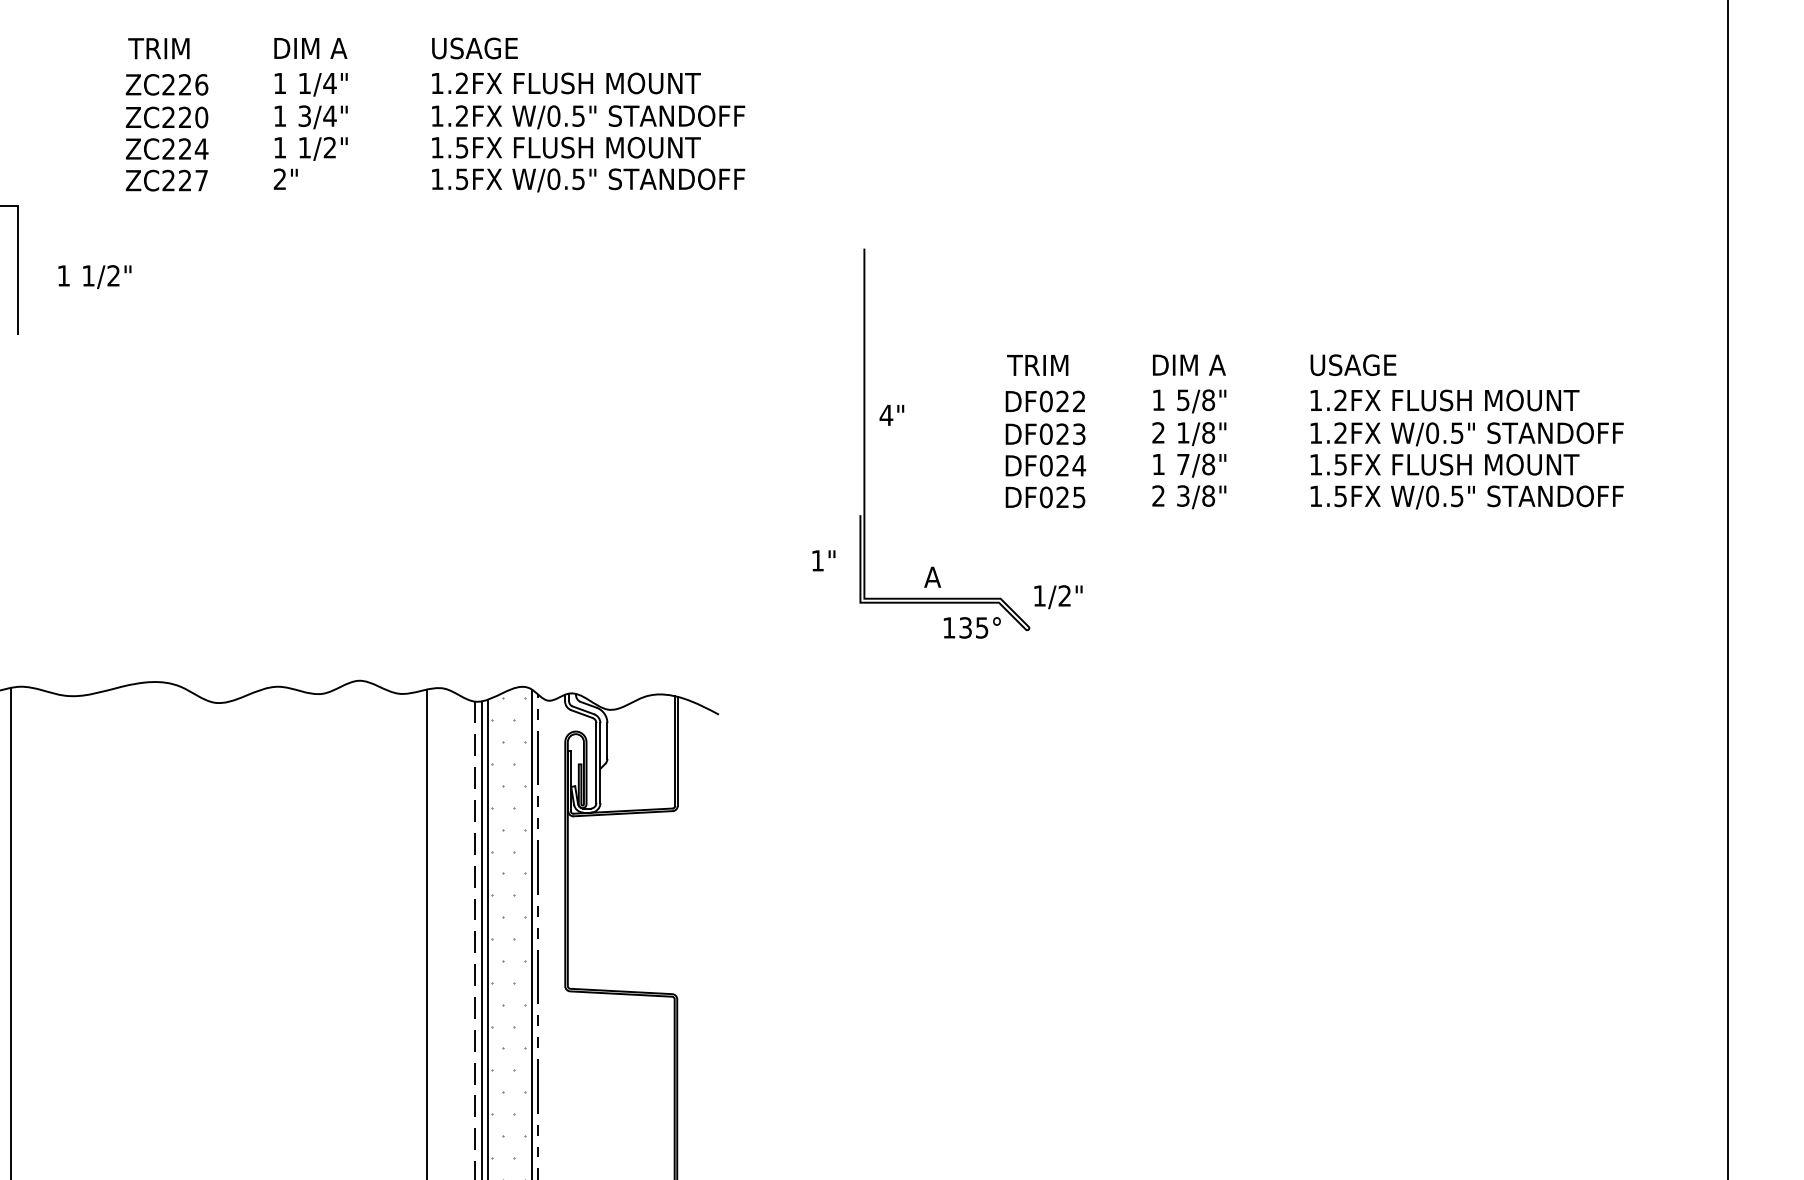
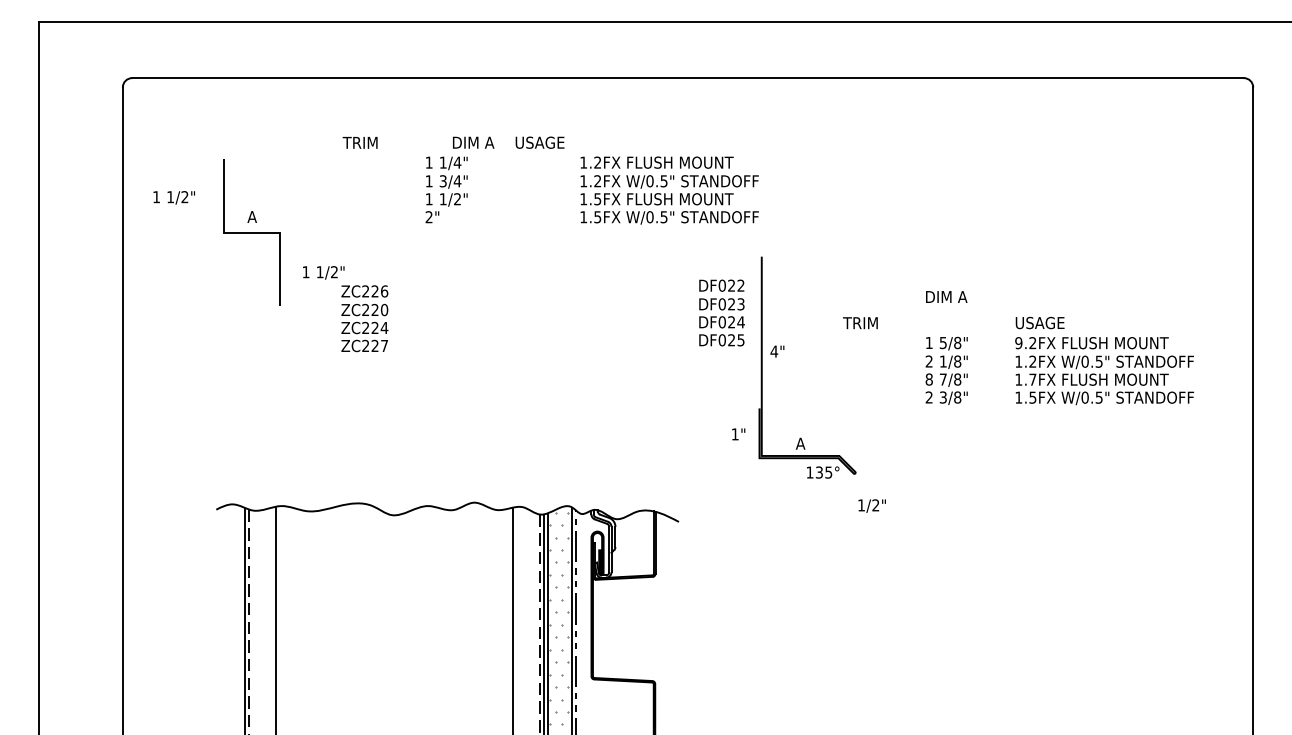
text: (310, 48) -> (473, 142), moved
text: (166, 132) -> (364, 318), moved
text: (588, 132) -> (669, 190), moved
text: (1188, 364) -> (946, 296), moved
text: (1315, 401) -> (1018, 343), 1.2FX -> 9.2FX
text: (1044, 448) -> (721, 312), moved
text: (1157, 464) -> (928, 379), 1 -> 8
text: (1340, 464) -> (1032, 379), 1.5FX -> 1.7FX
text: (1057, 596) -> (871, 505), moved

